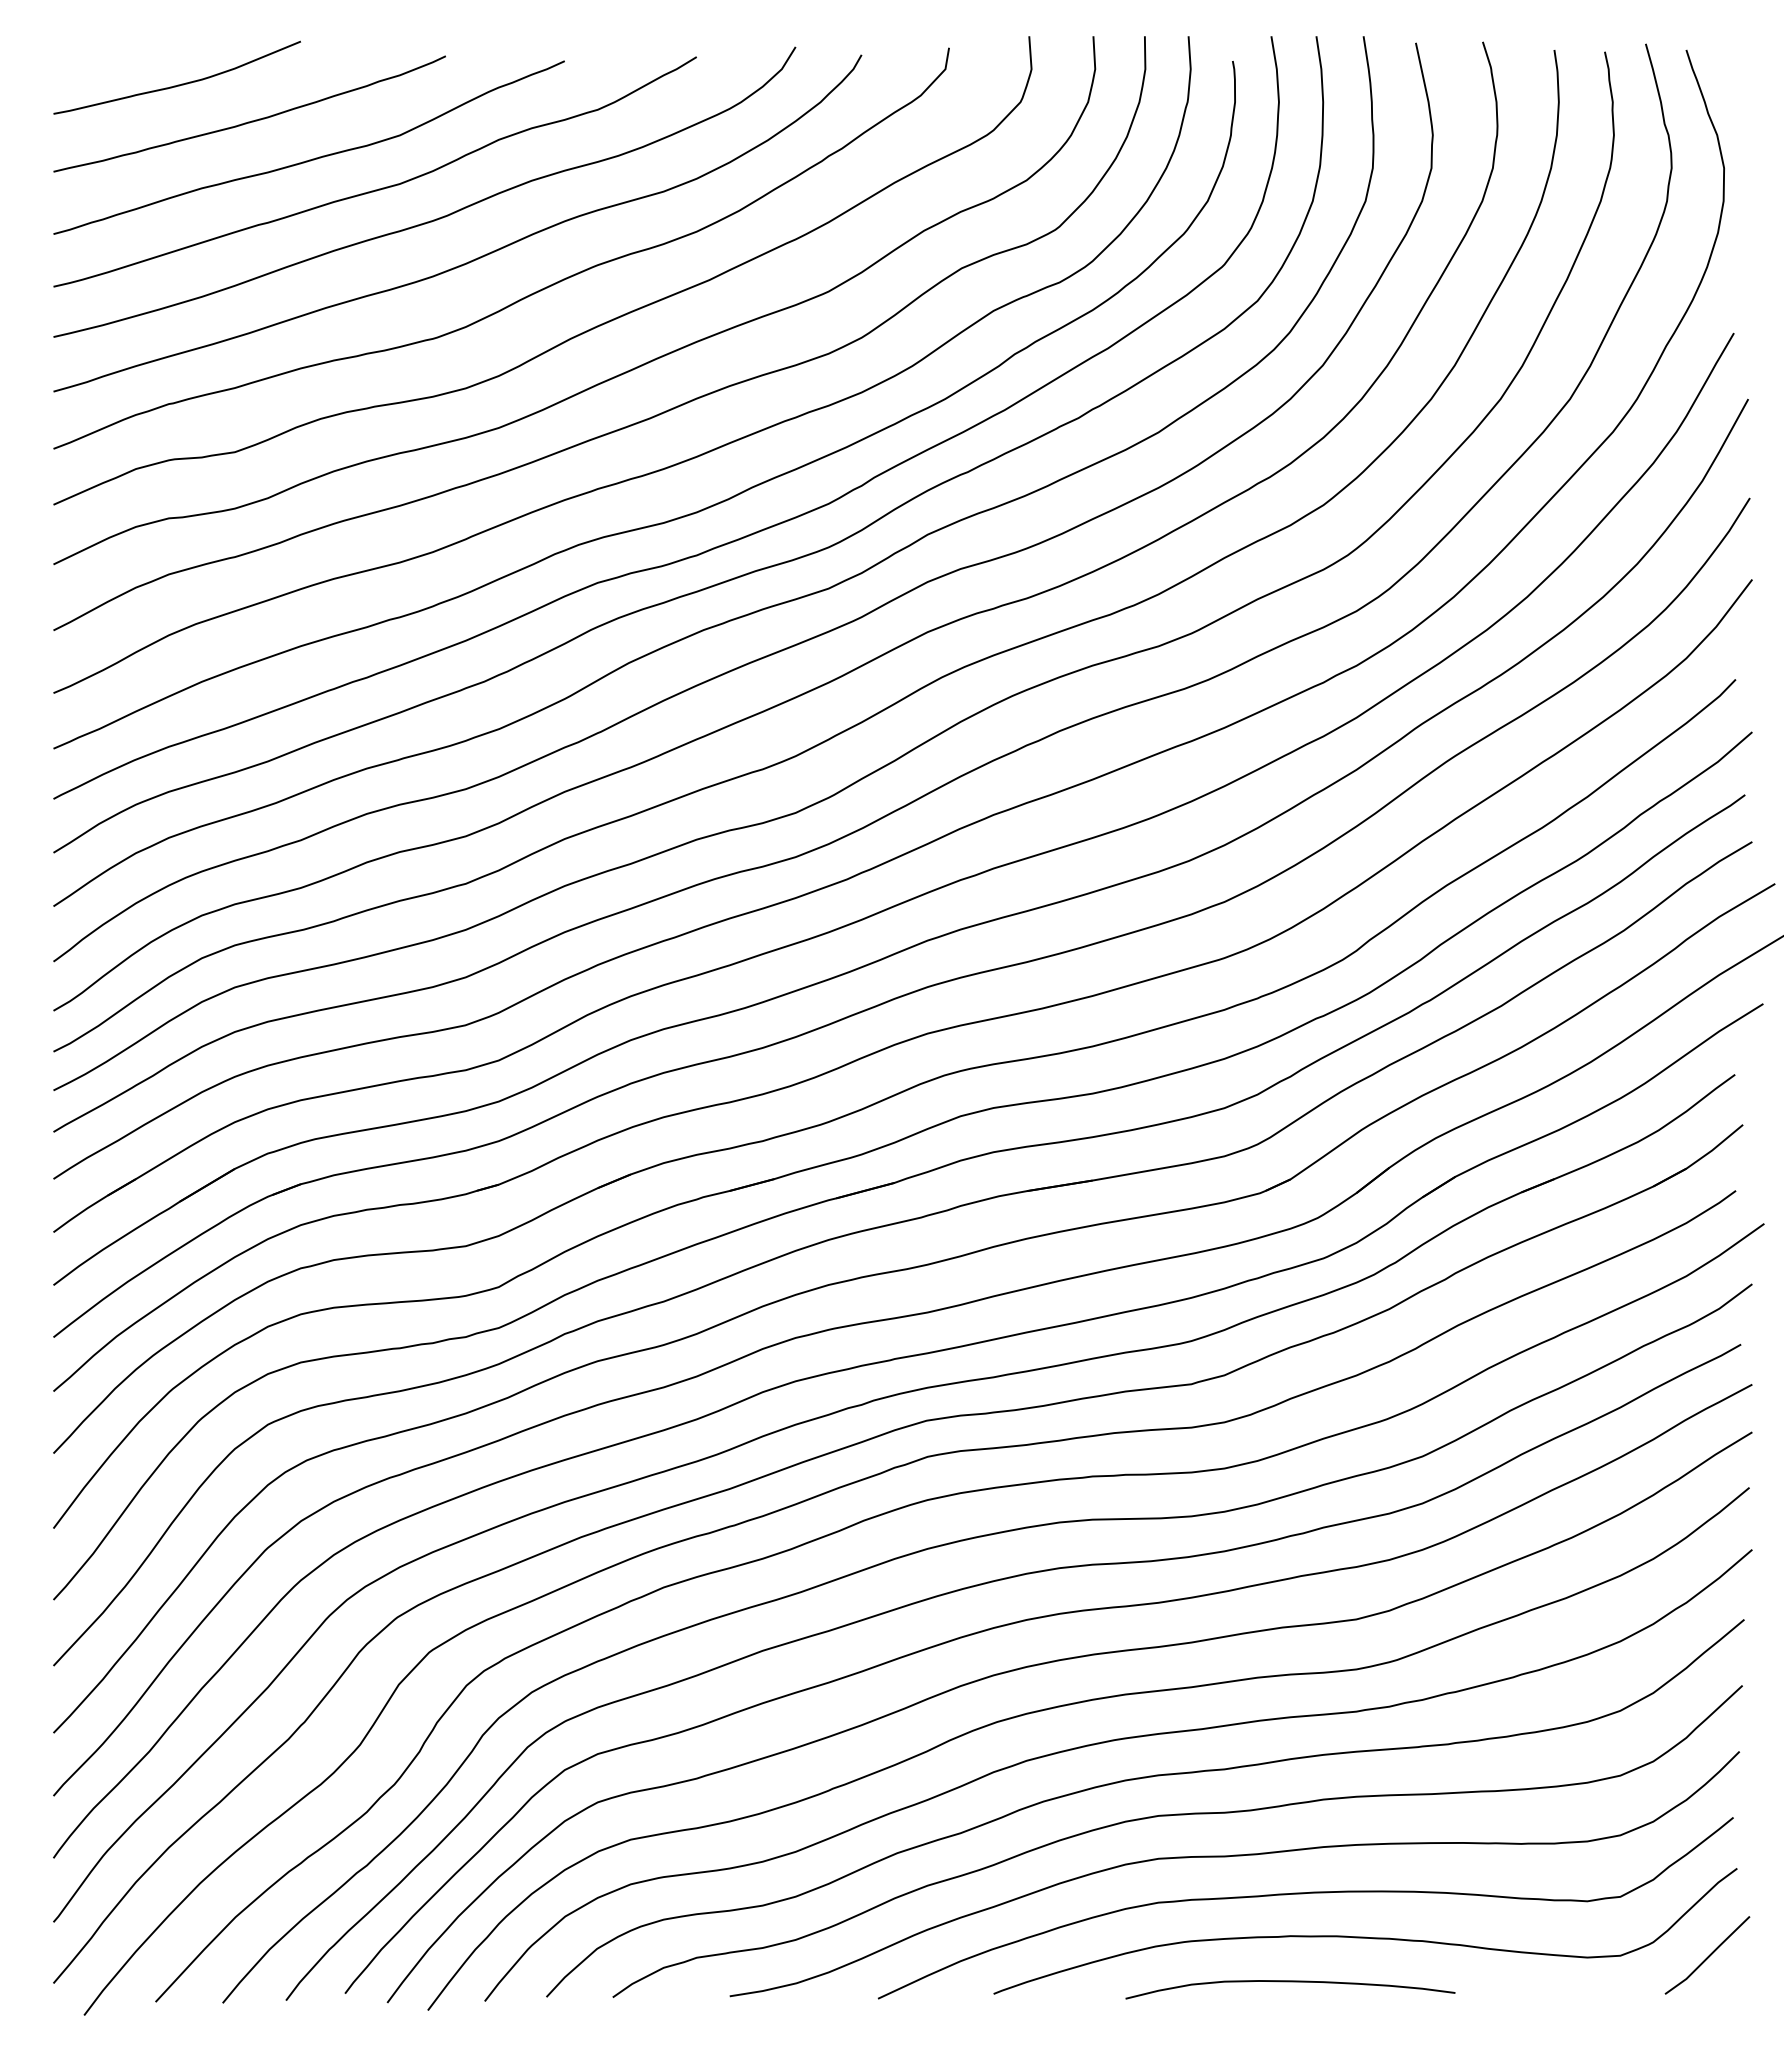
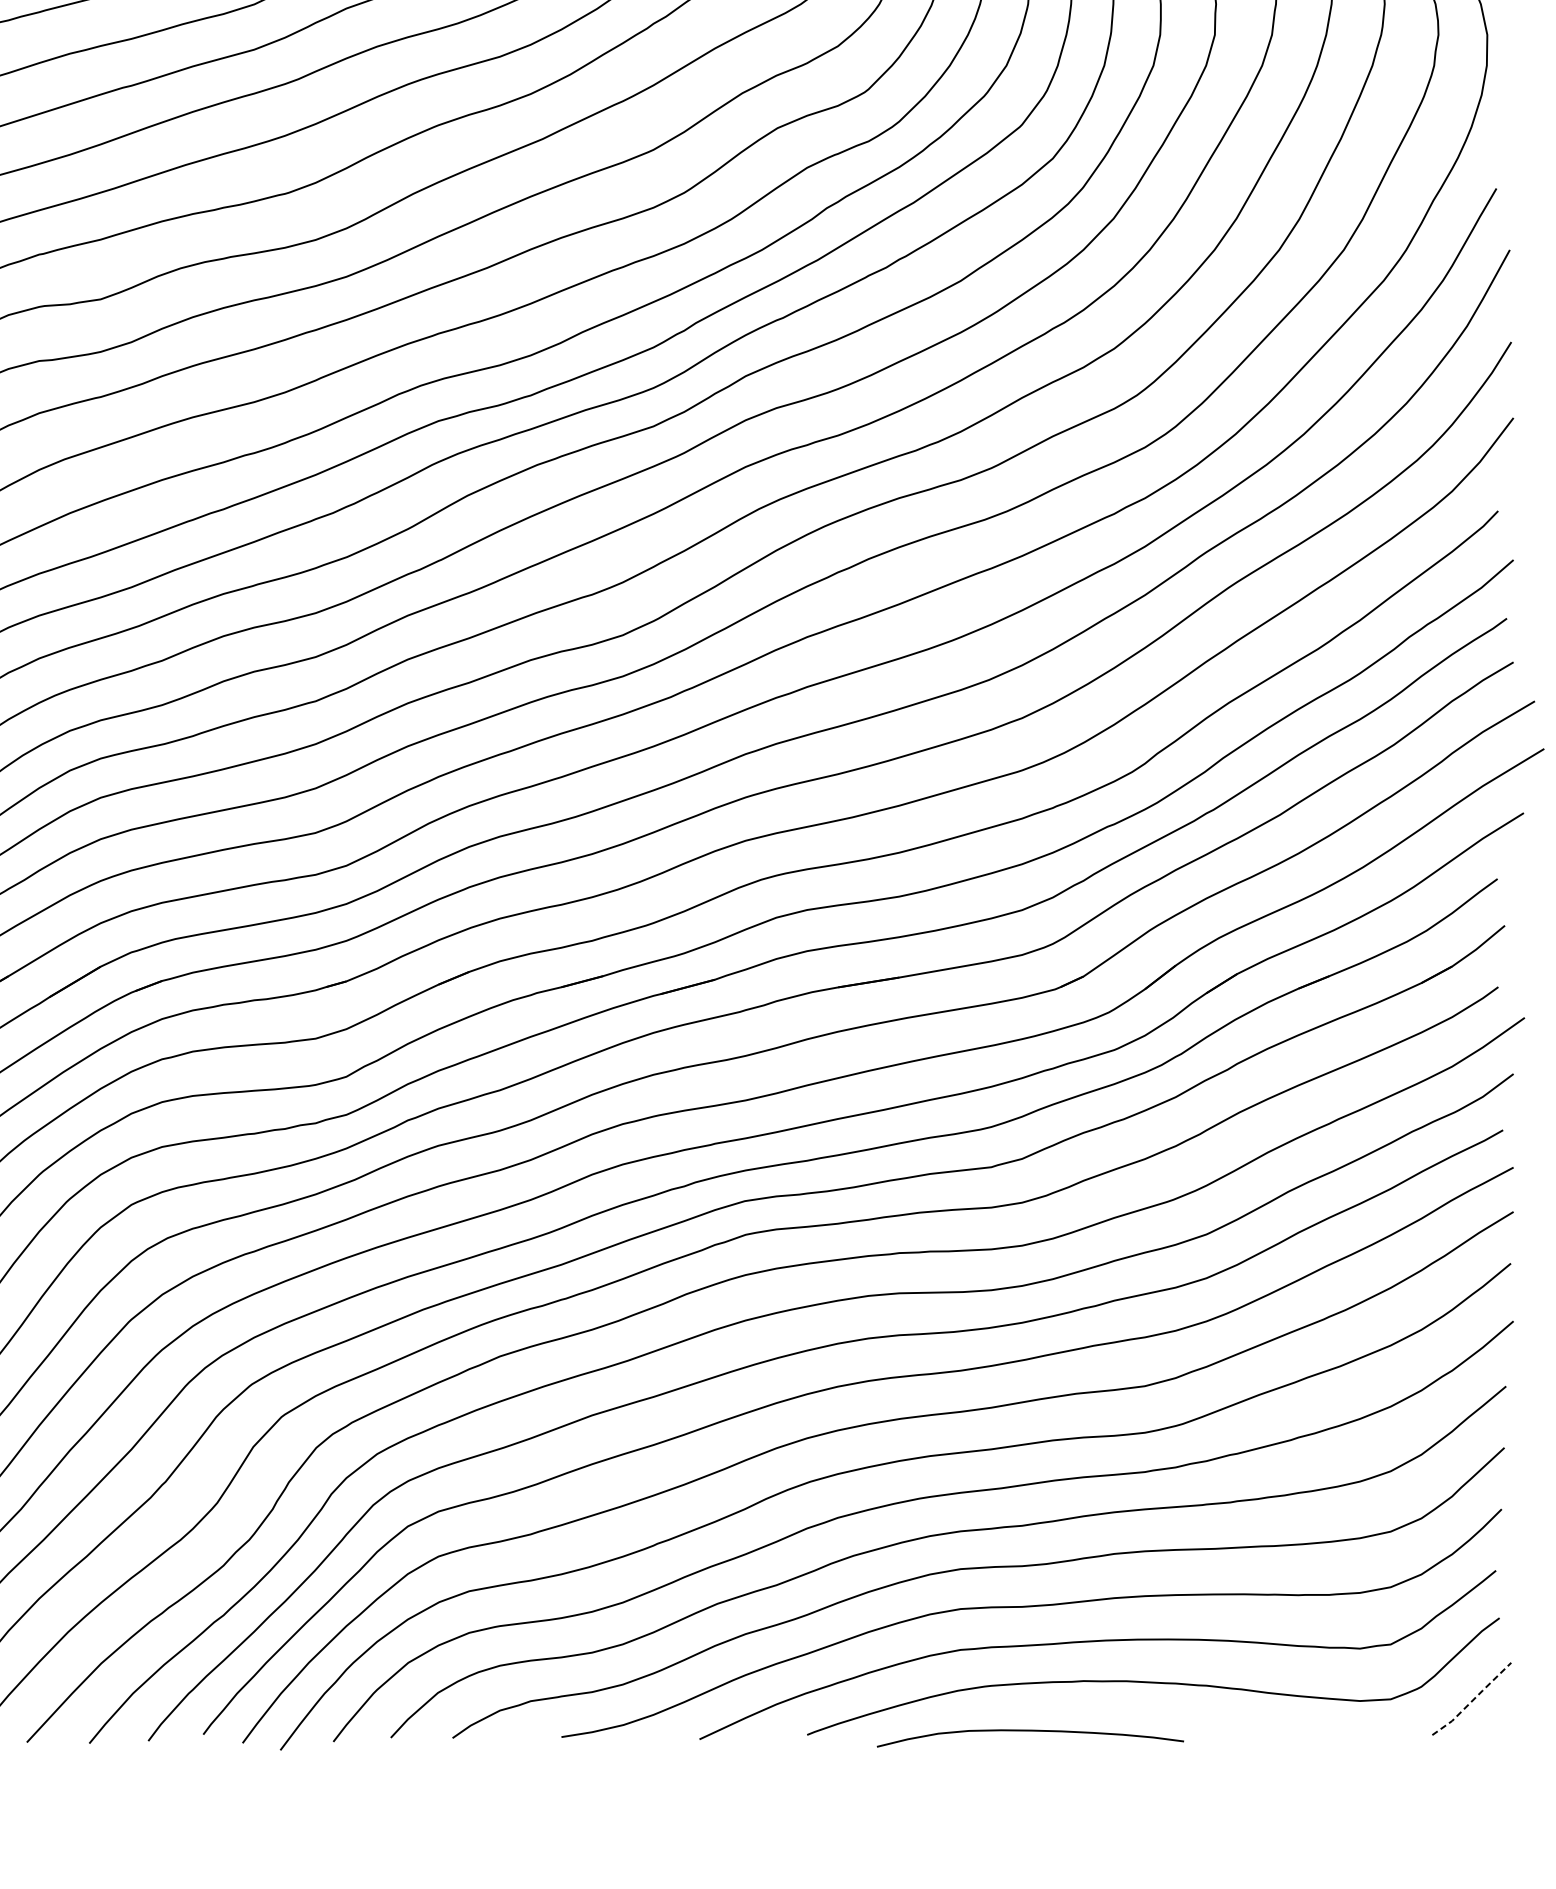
line: (1708, 1956) -> (1472, 1700), solid -> dashed
curve: (1290, 1982) -> (1030, 1731), moved

